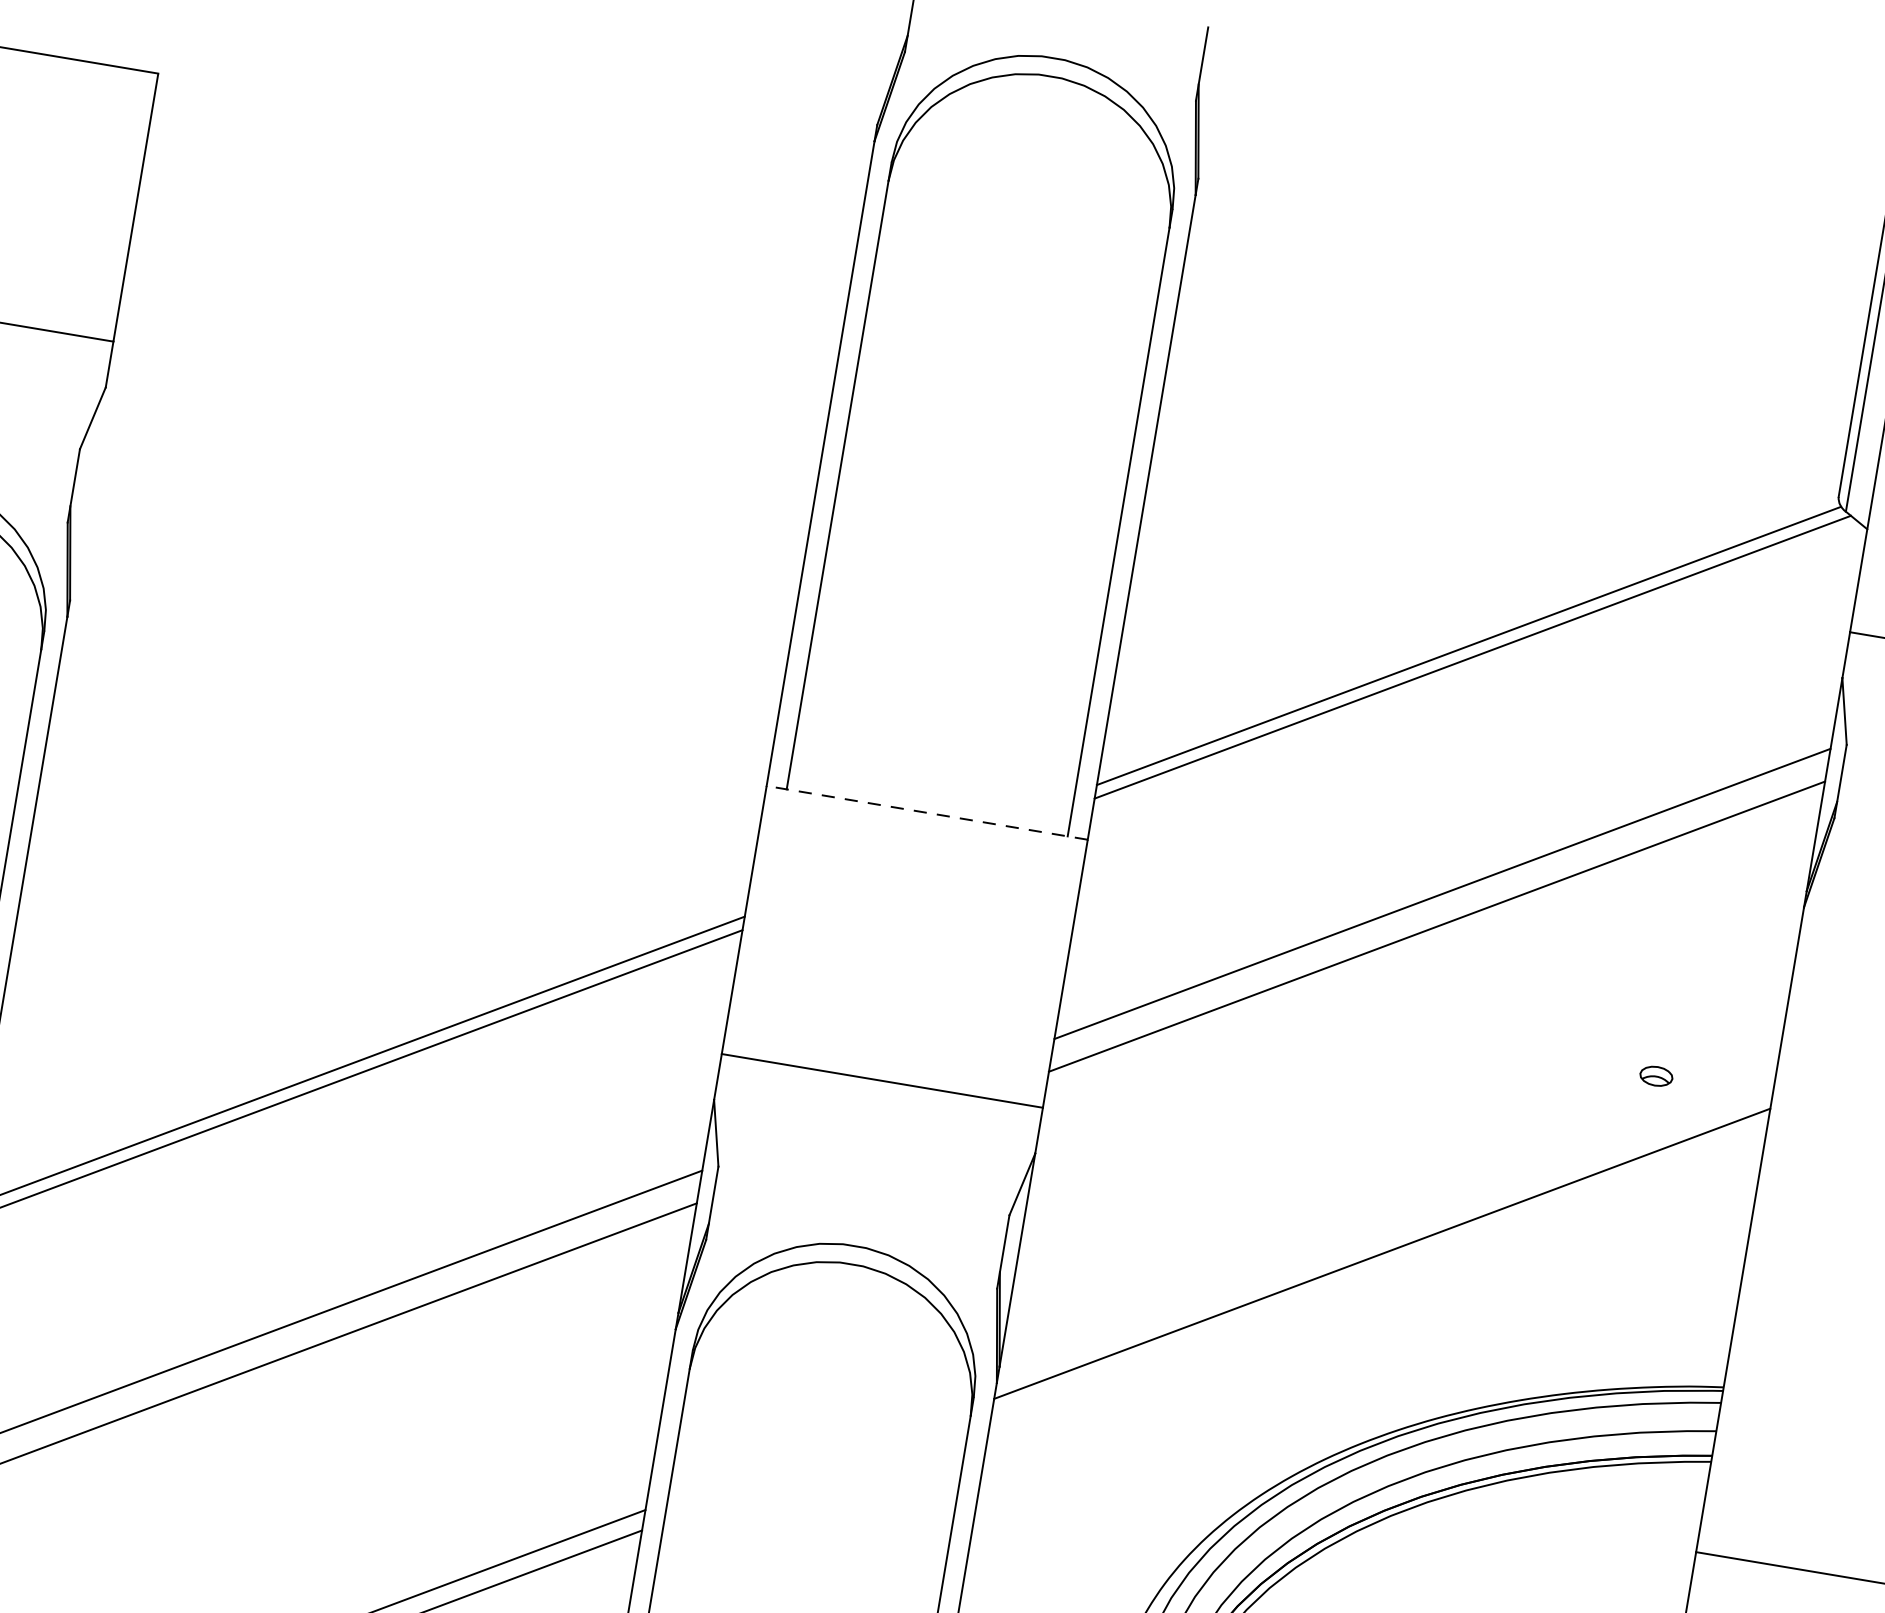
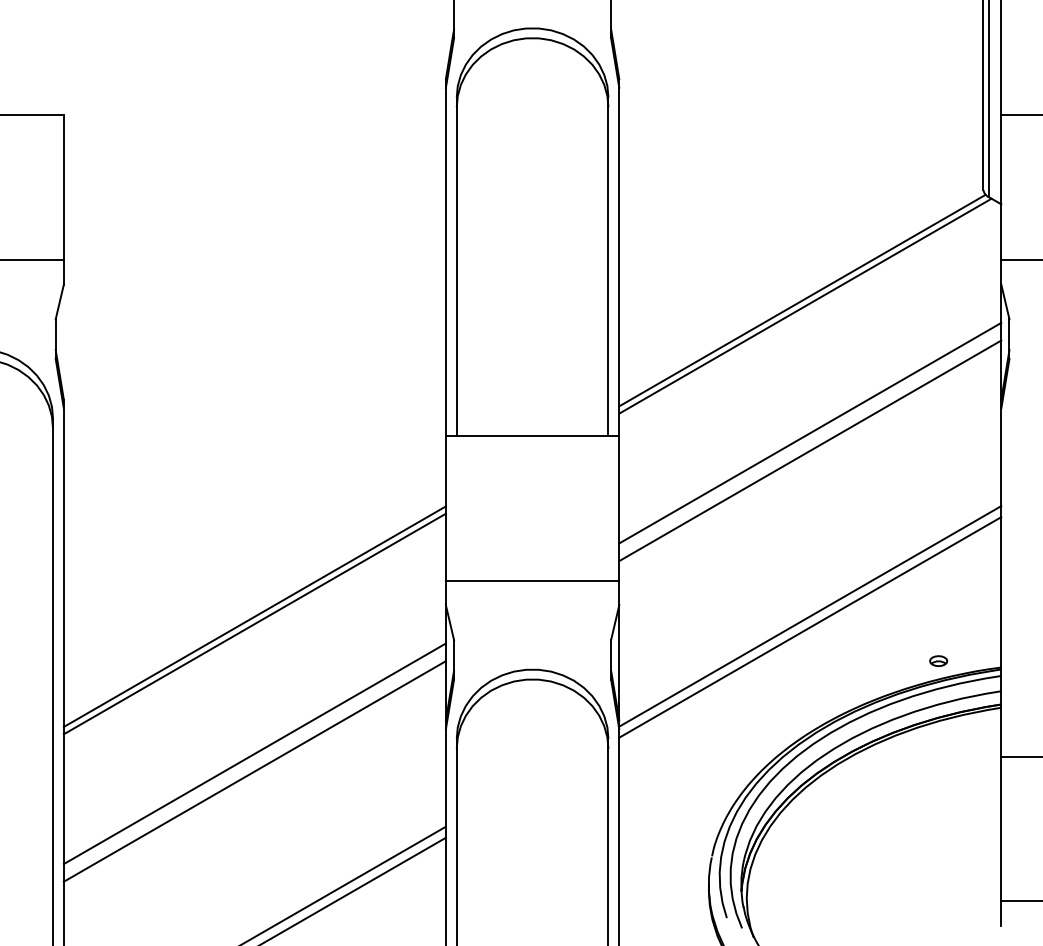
line: (927, 812) -> (532, 435), dashed -> solid
part: (1656, 1075) -> (938, 660), moved
line: (1386, 1233) -> (810, 616), added

